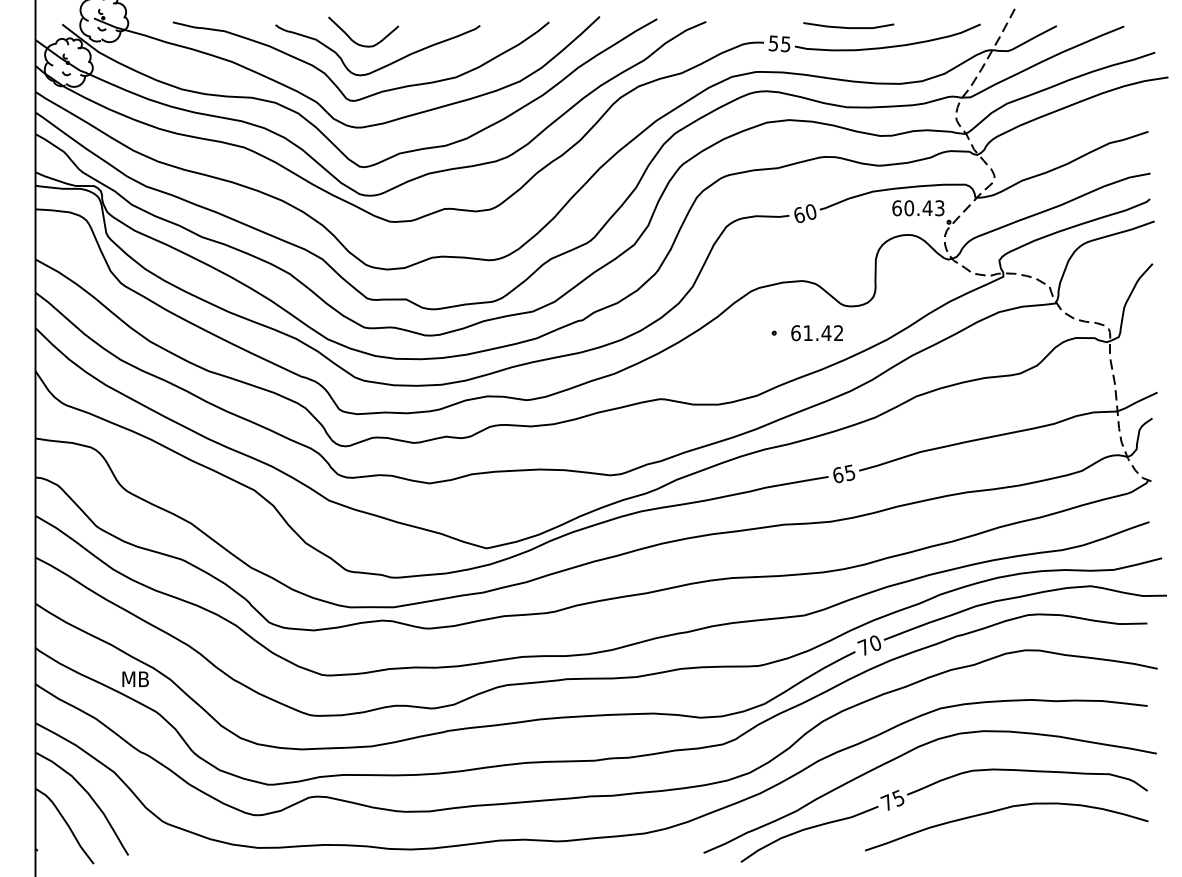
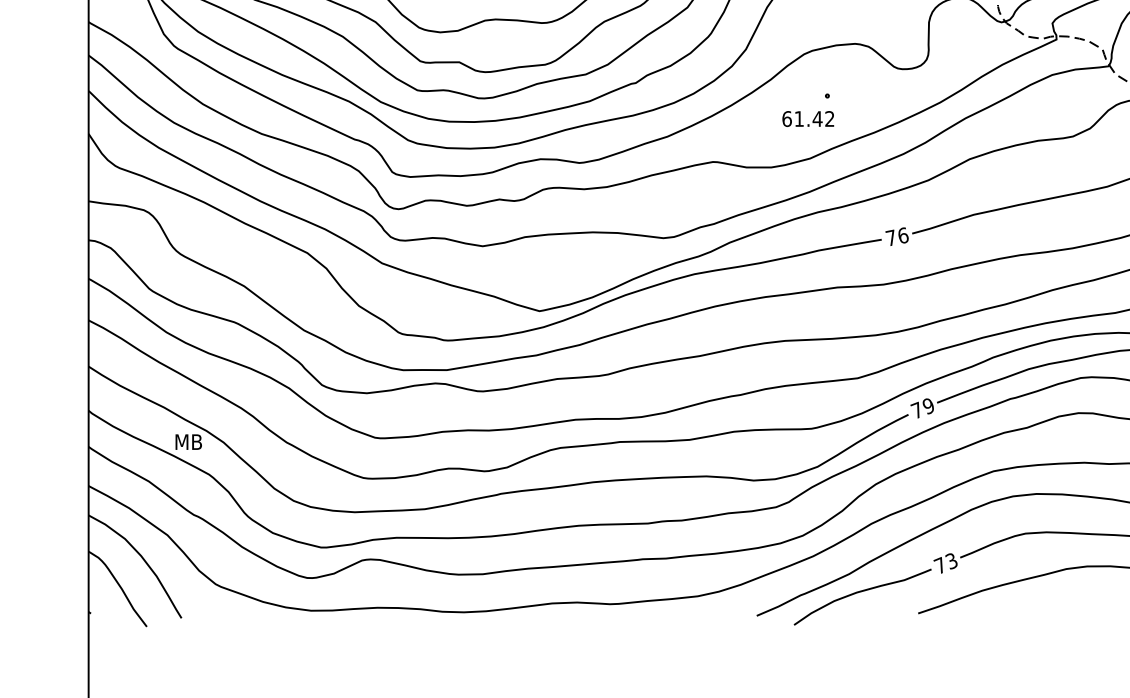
text: (816, 333) -> (807, 119), moved
text: (843, 473) -> (896, 236), 65 -> 76
text: (875, 643) -> (928, 406), 70 -> 79
text: (898, 796) -> (951, 559), 75 -> 73

